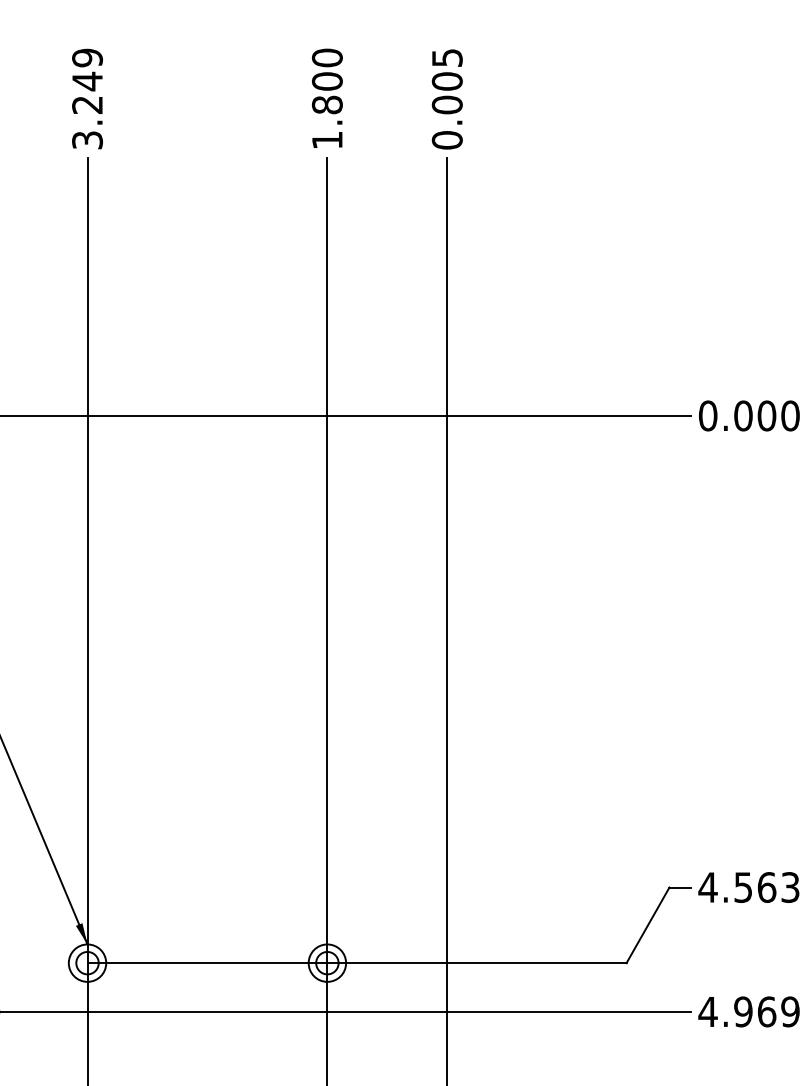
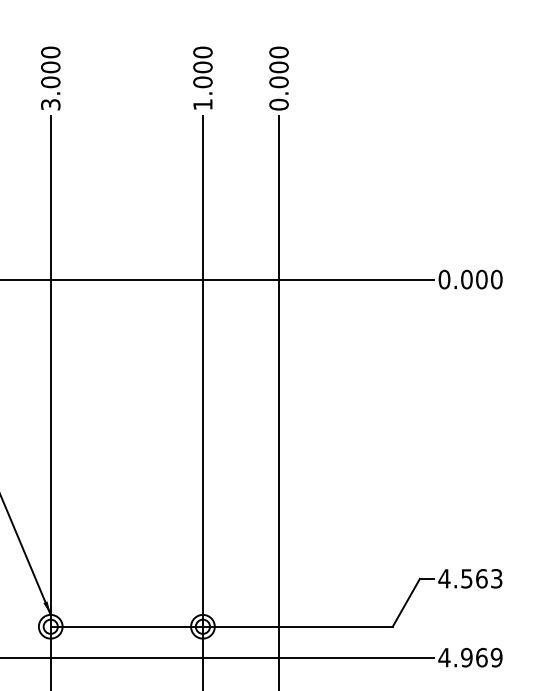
text: (446, 57) -> (278, 52), 0.005 -> 0.000
text: (87, 81) -> (50, 67), 3.249 -> 3.000
text: (326, 105) -> (202, 82), 1.800 -> 1.000

